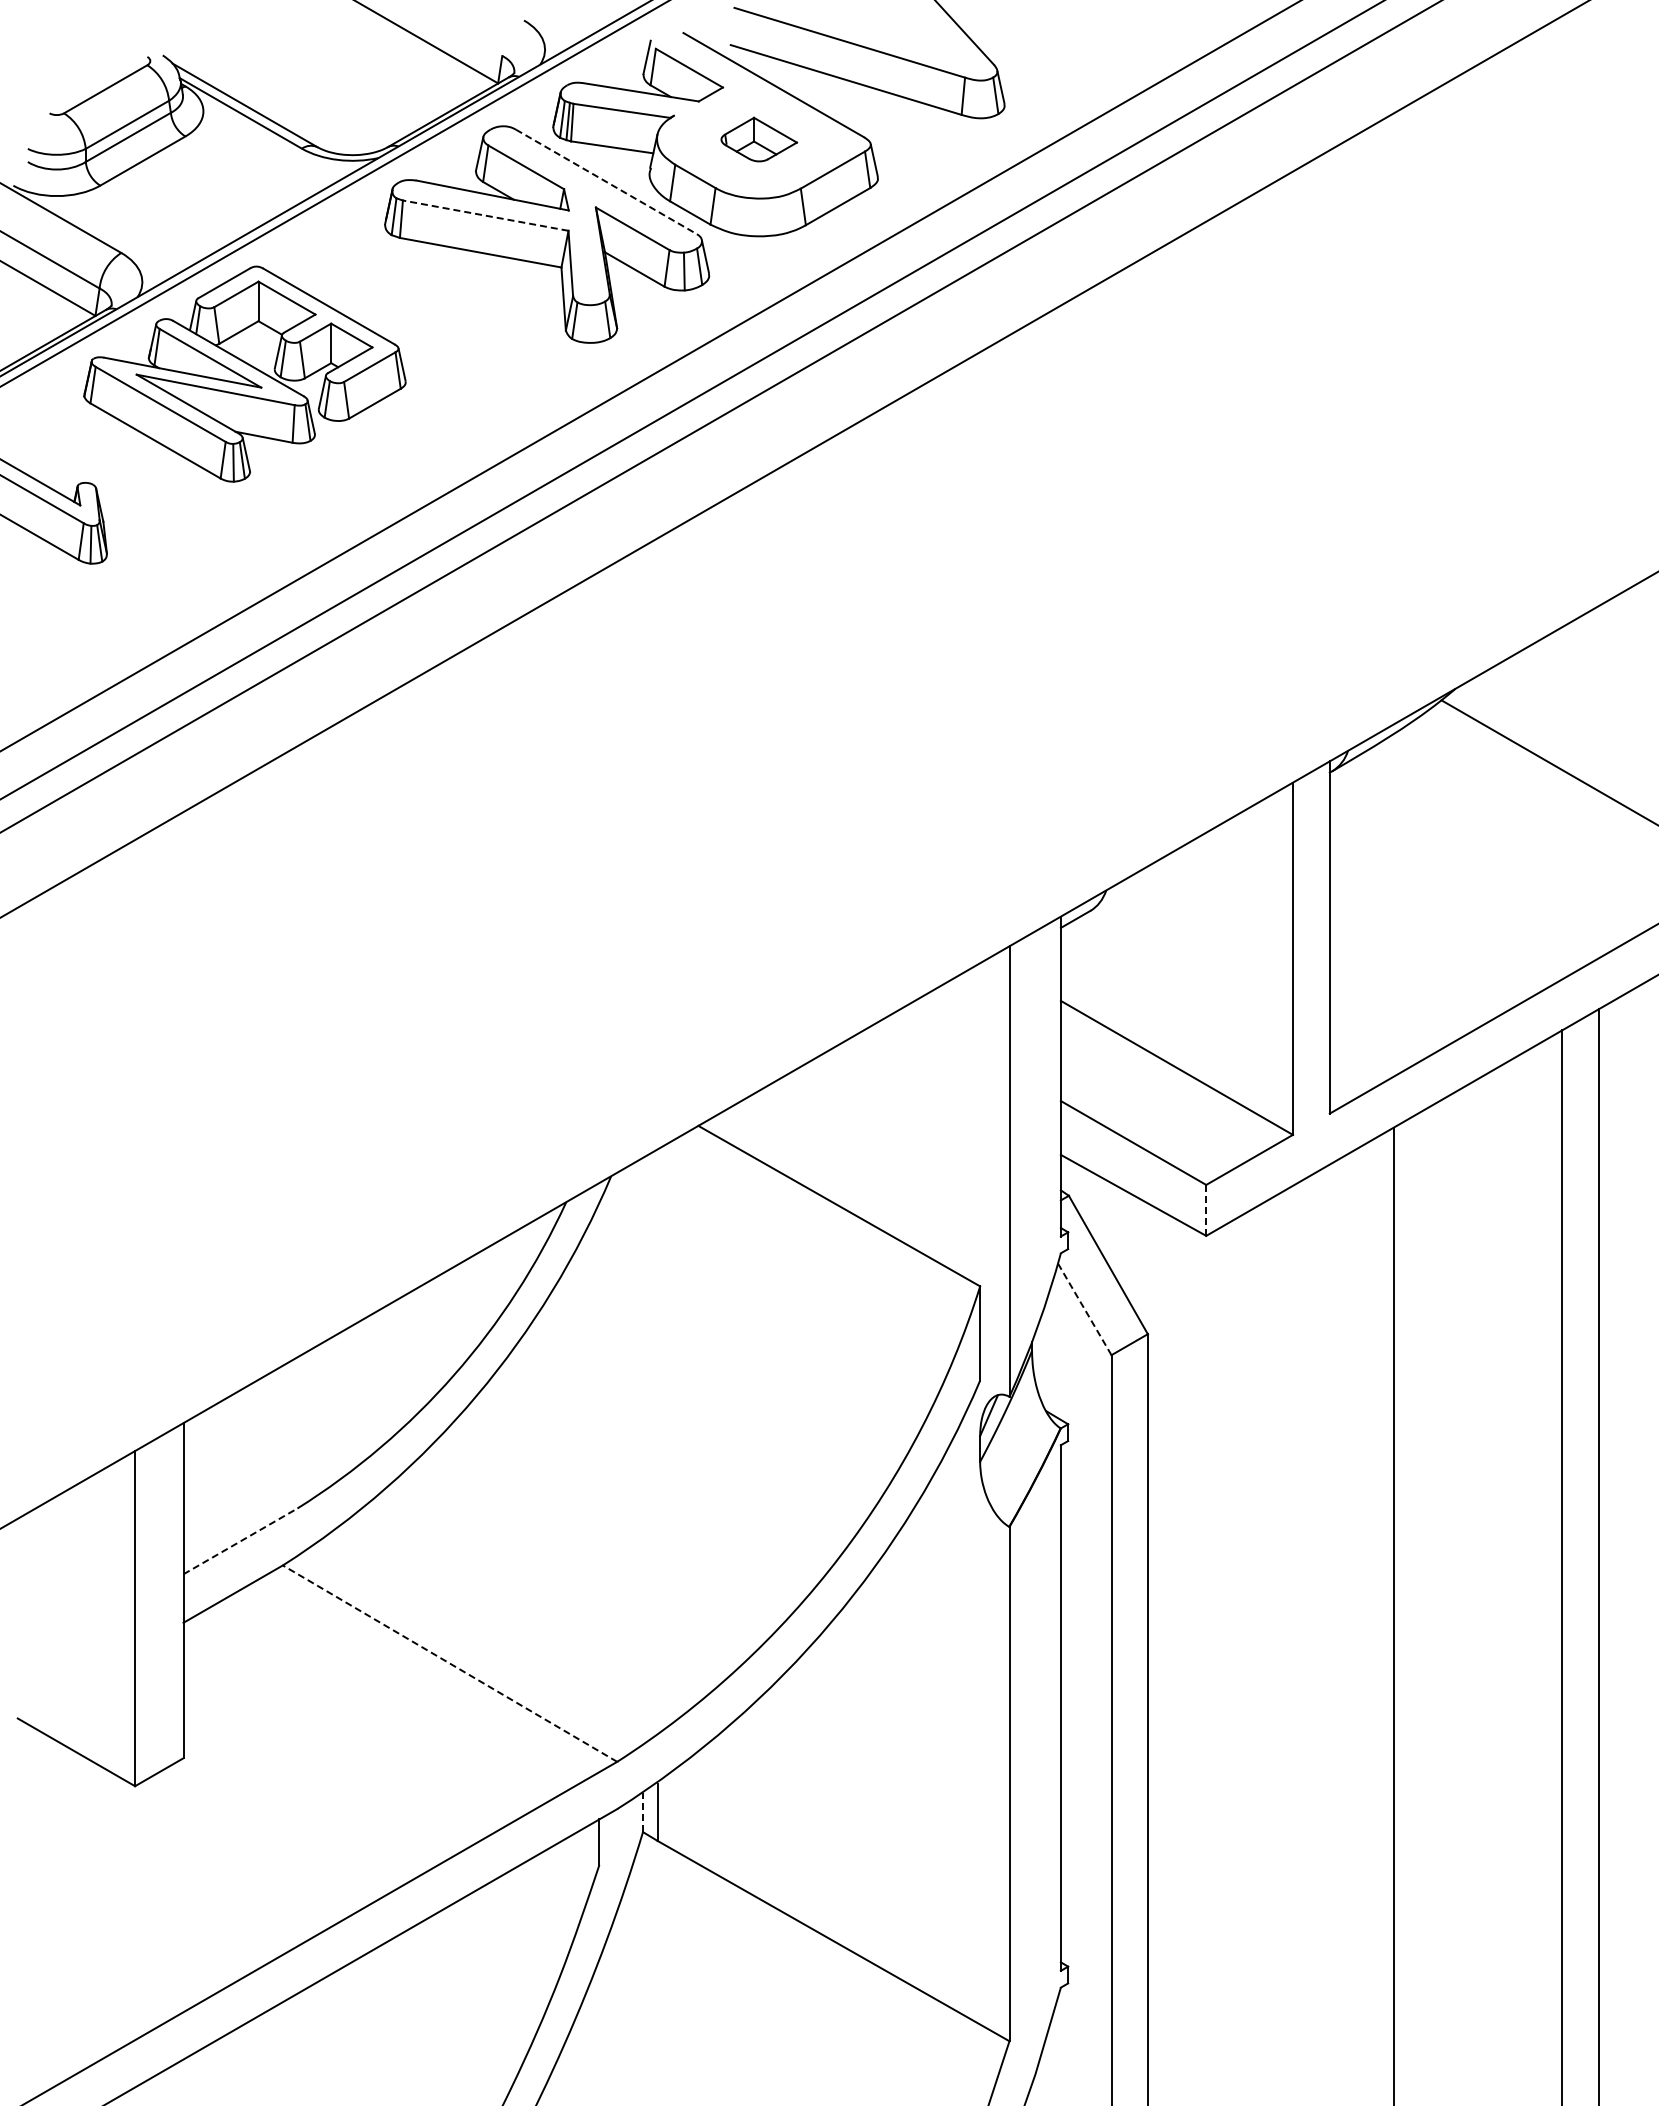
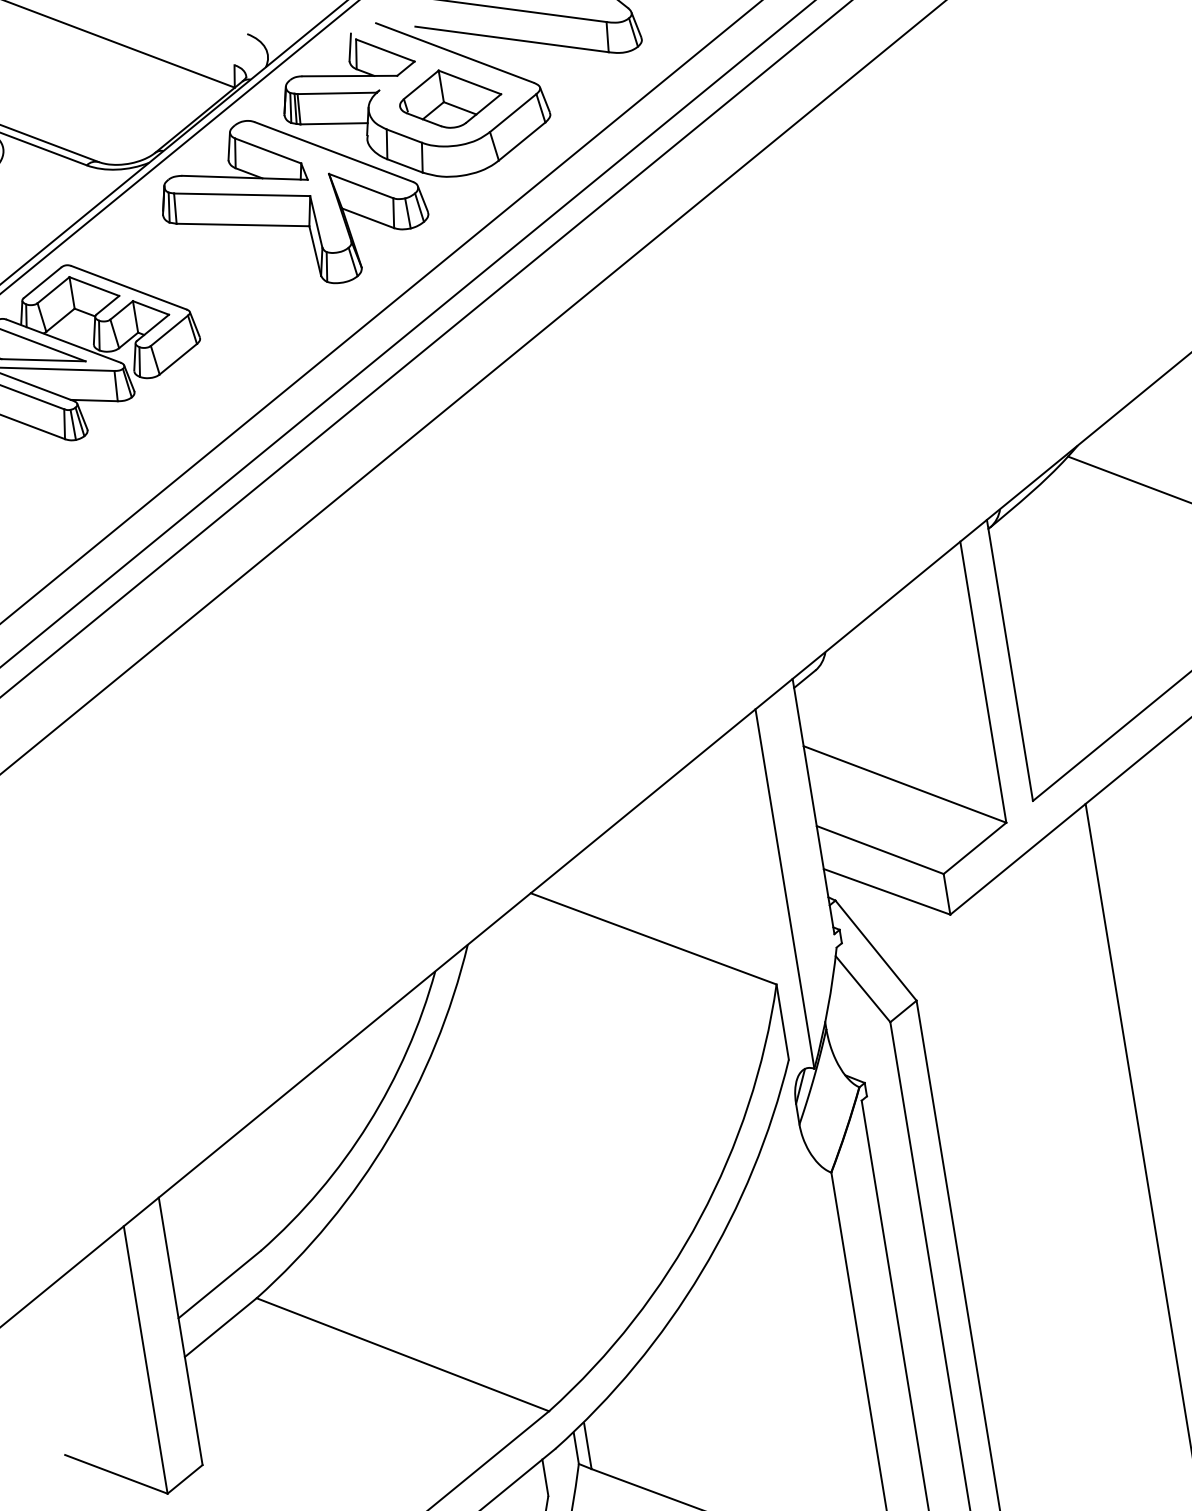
part: (759, 139) -> (450, 98), size x1.67
line: (606, 182) -> (334, 152), dashed -> solid
line: (485, 215) -> (241, 194), dashed -> solid
line: (1206, 1209) -> (947, 893), dashed -> solid
line: (1084, 1308) -> (862, 988), dashed -> solid
line: (240, 1541) -> (219, 1284), dashed -> solid
line: (450, 1663) -> (403, 1354), dashed -> solid
line: (643, 1812) -> (576, 1448), dashed -> solid

